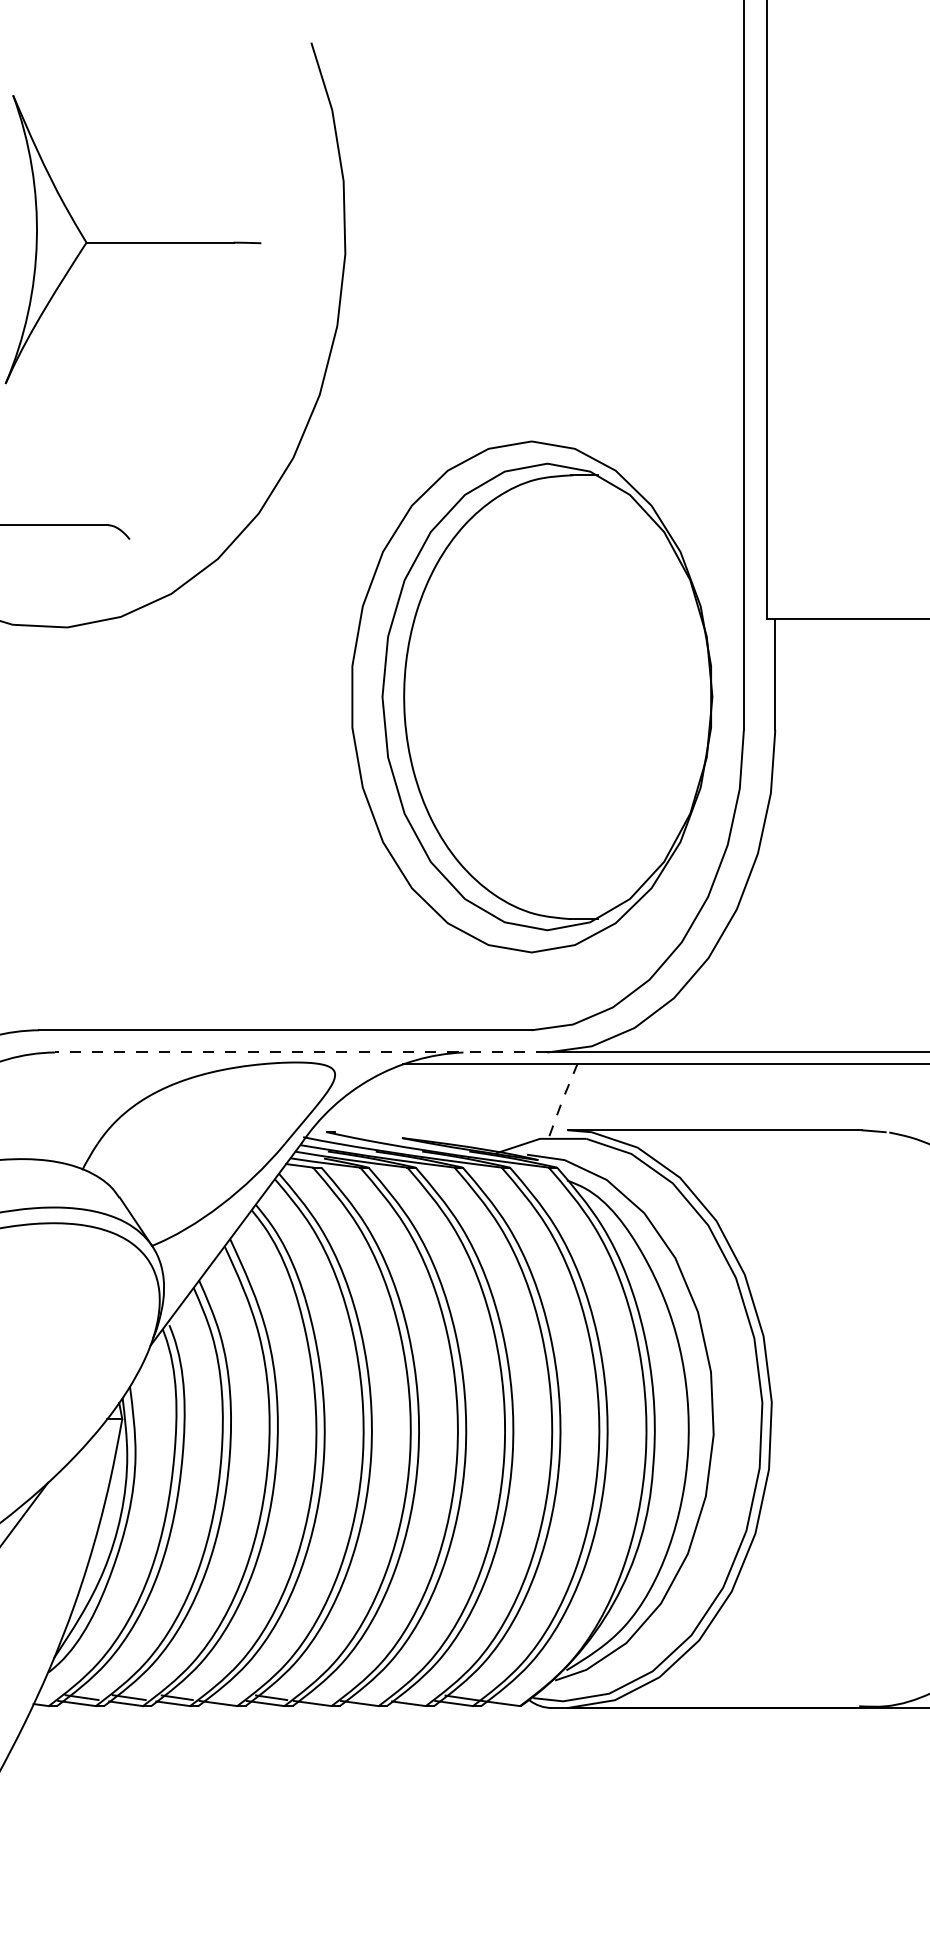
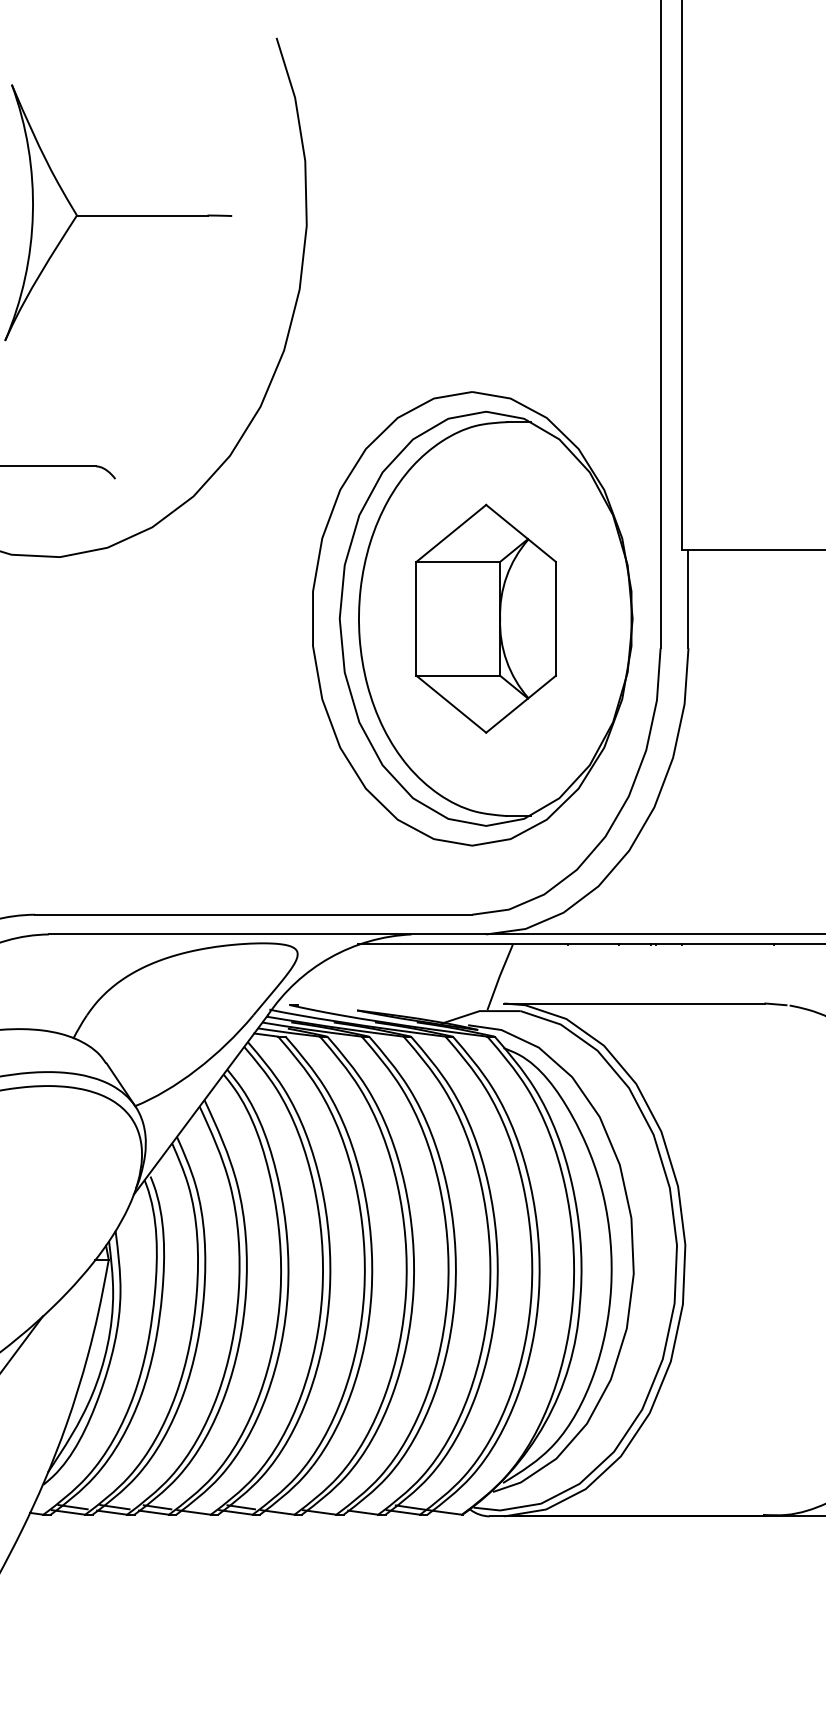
part: (546, 696) -> (485, 618), added
line: (301, 1052) -> (267, 934), dashed -> solid
line: (562, 1099) -> (499, 976), dashed -> solid

